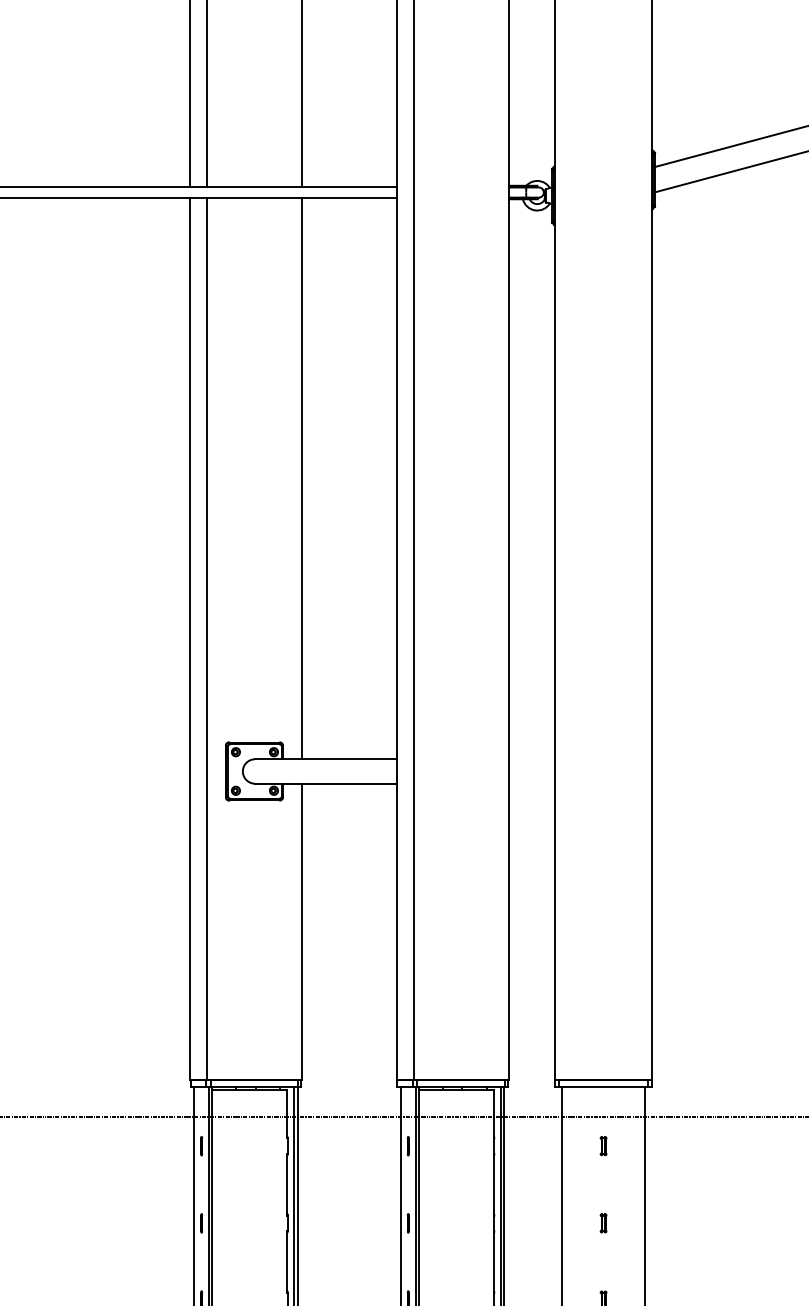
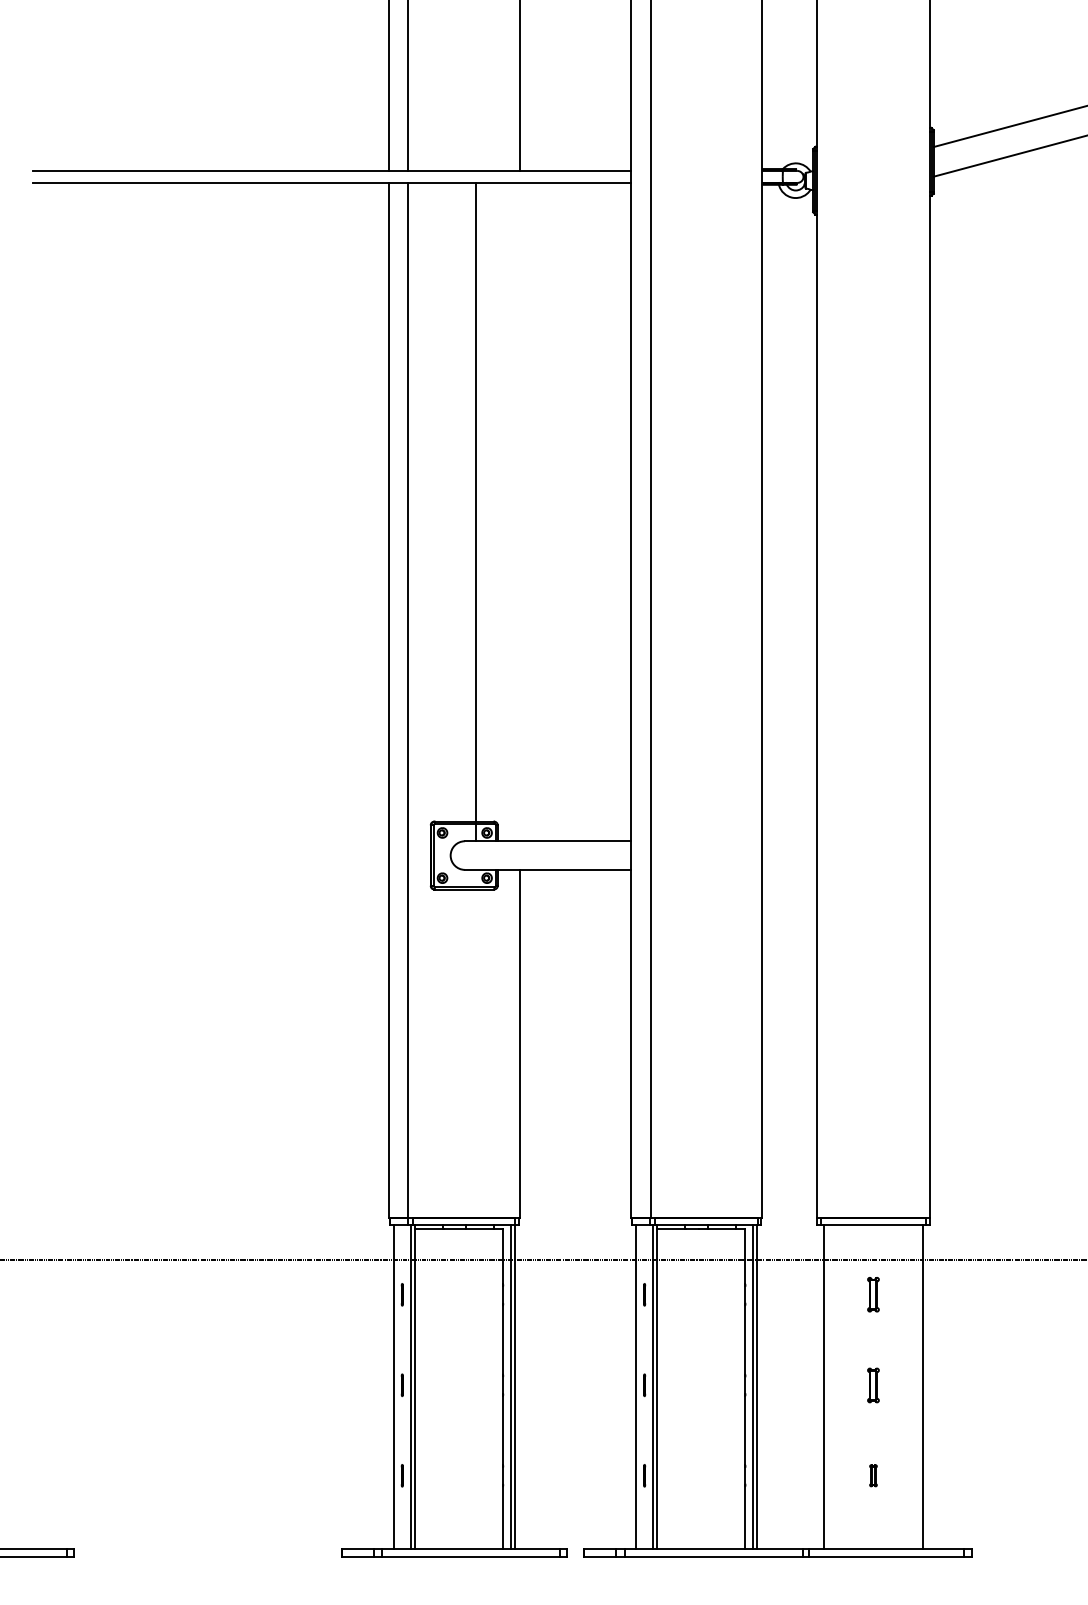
line: (301, 477) -> (475, 511), moved
part: (603, 1145) -> (873, 1294), size x1.6
part: (603, 1222) -> (873, 1384), size x1.6

